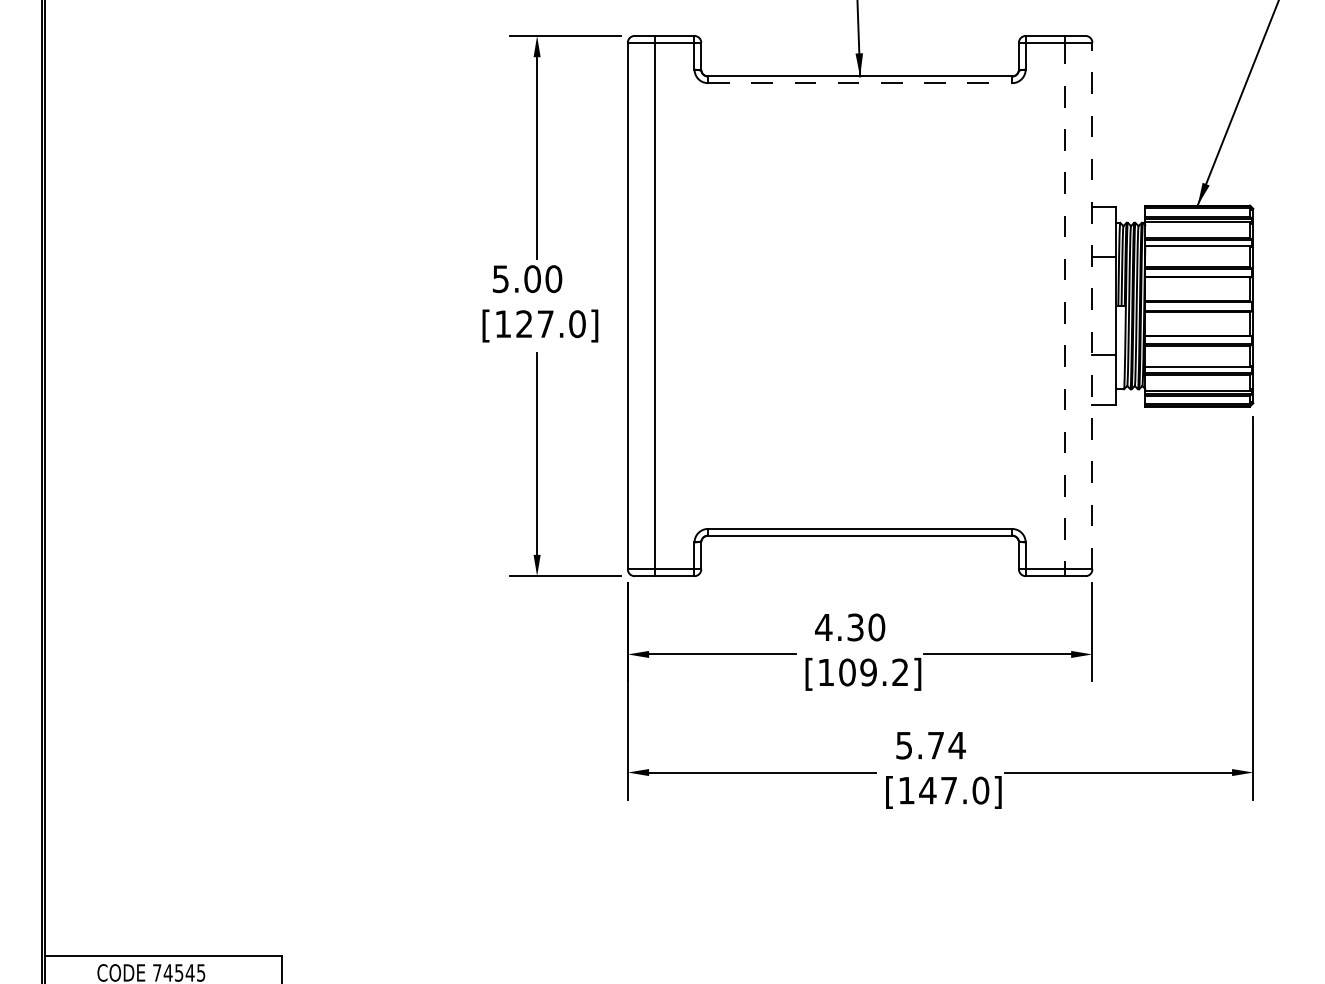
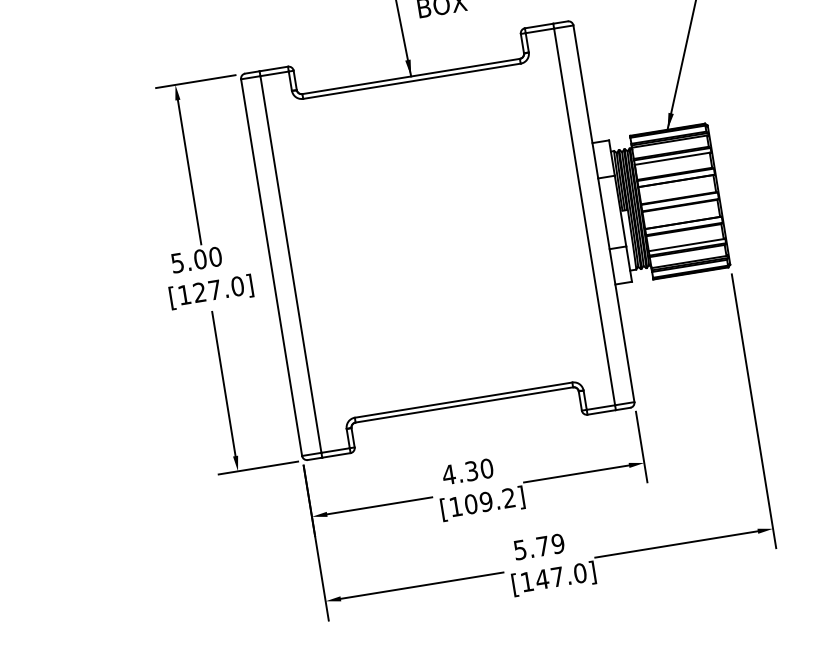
line: (860, 83) -> (412, 81), dashed -> solid
line: (1092, 305) -> (603, 213), dashed -> solid
line: (1065, 306) -> (584, 217), dashed -> solid
text: (956, 745) -> (557, 543), 5.74 -> 5.79

